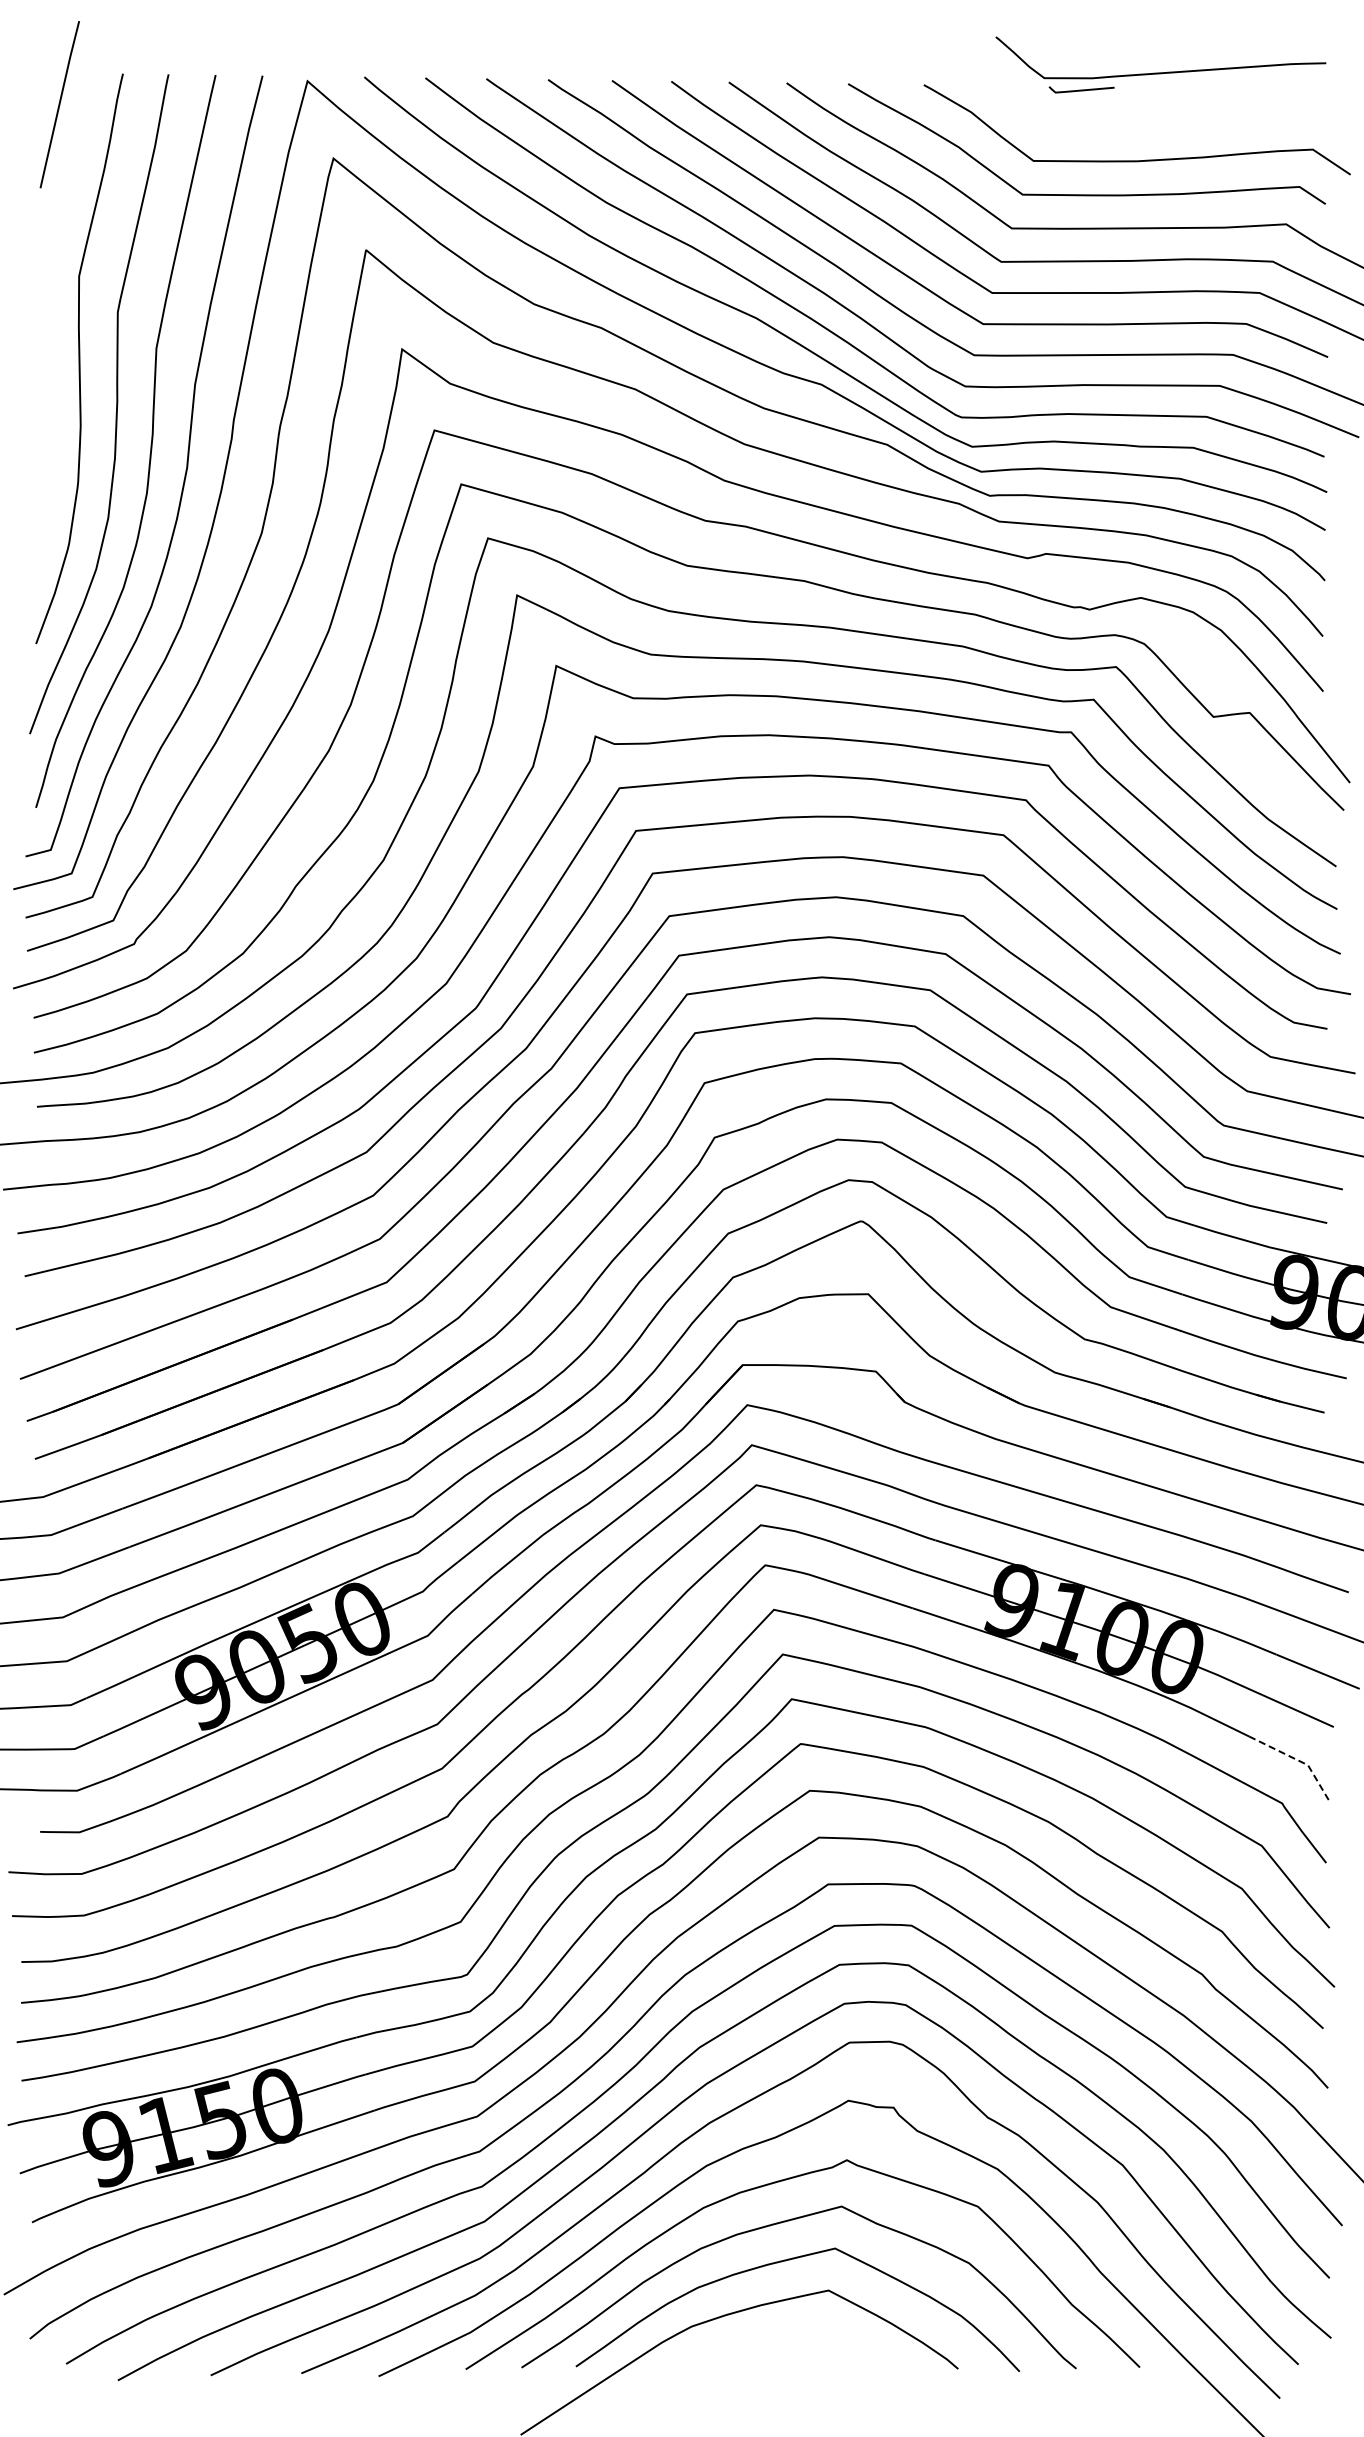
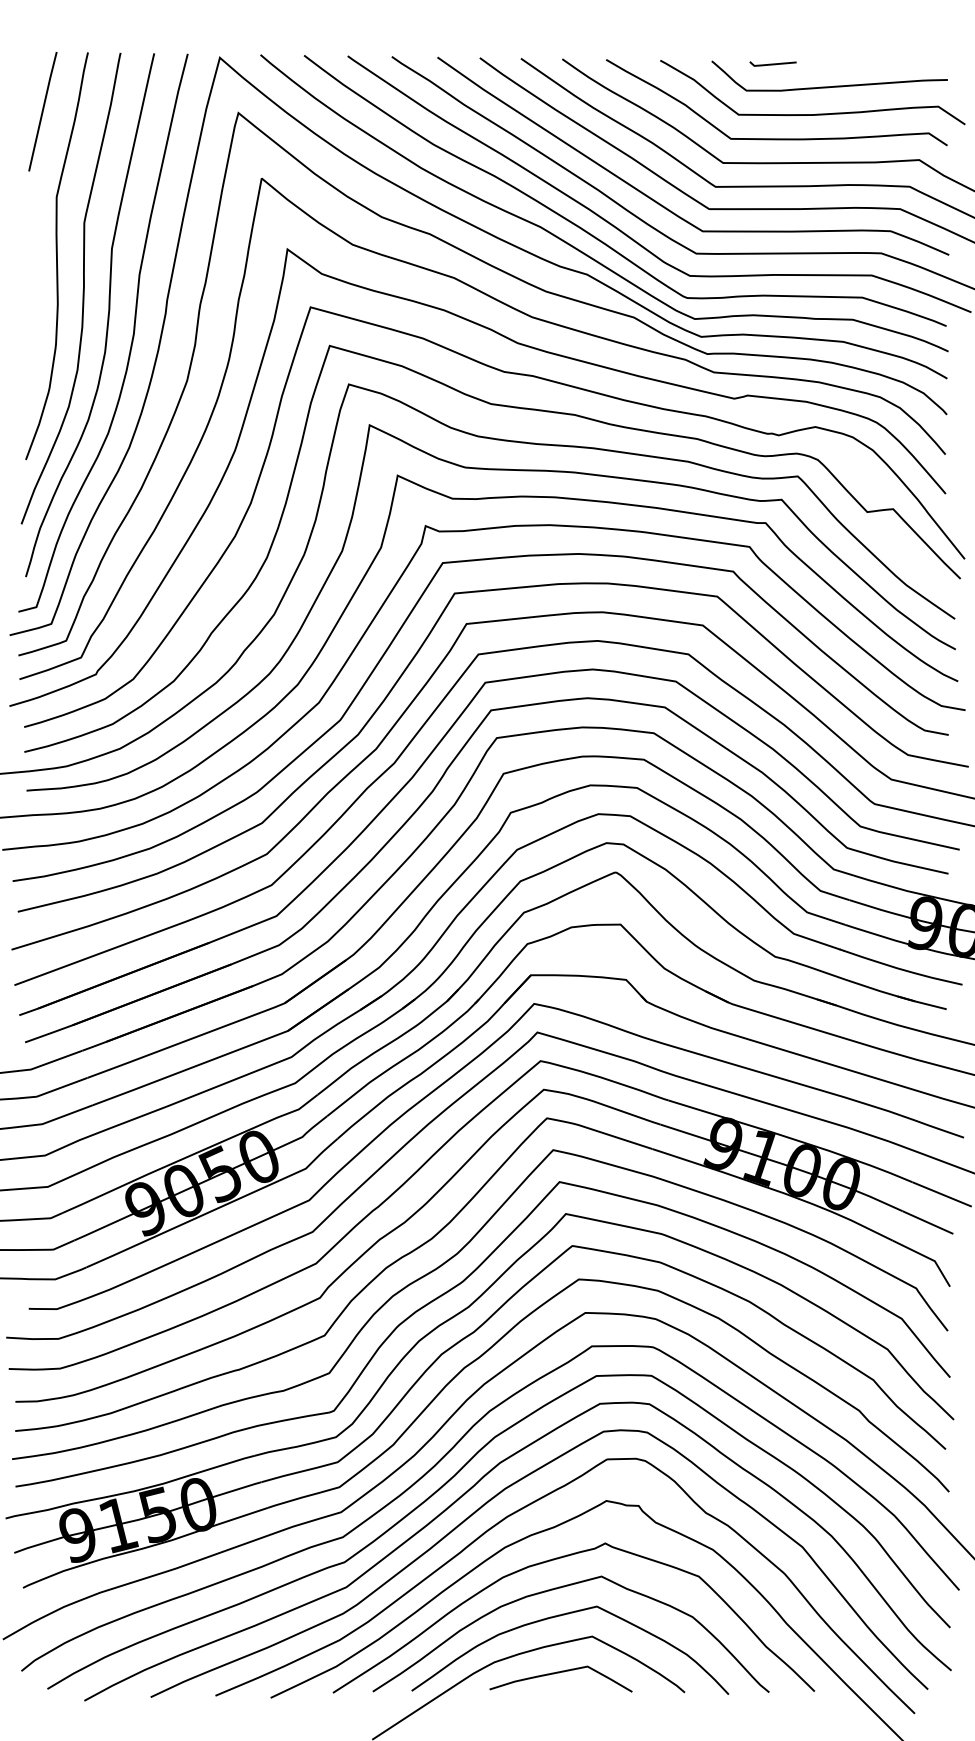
curve: (1160, 72) -> (829, 86), moved
line: (59, 104) -> (42, 111), moved
line: (1298, 1760) -> (928, 1257), dashed -> solid
curve: (783, 2341) -> (560, 1672), added

